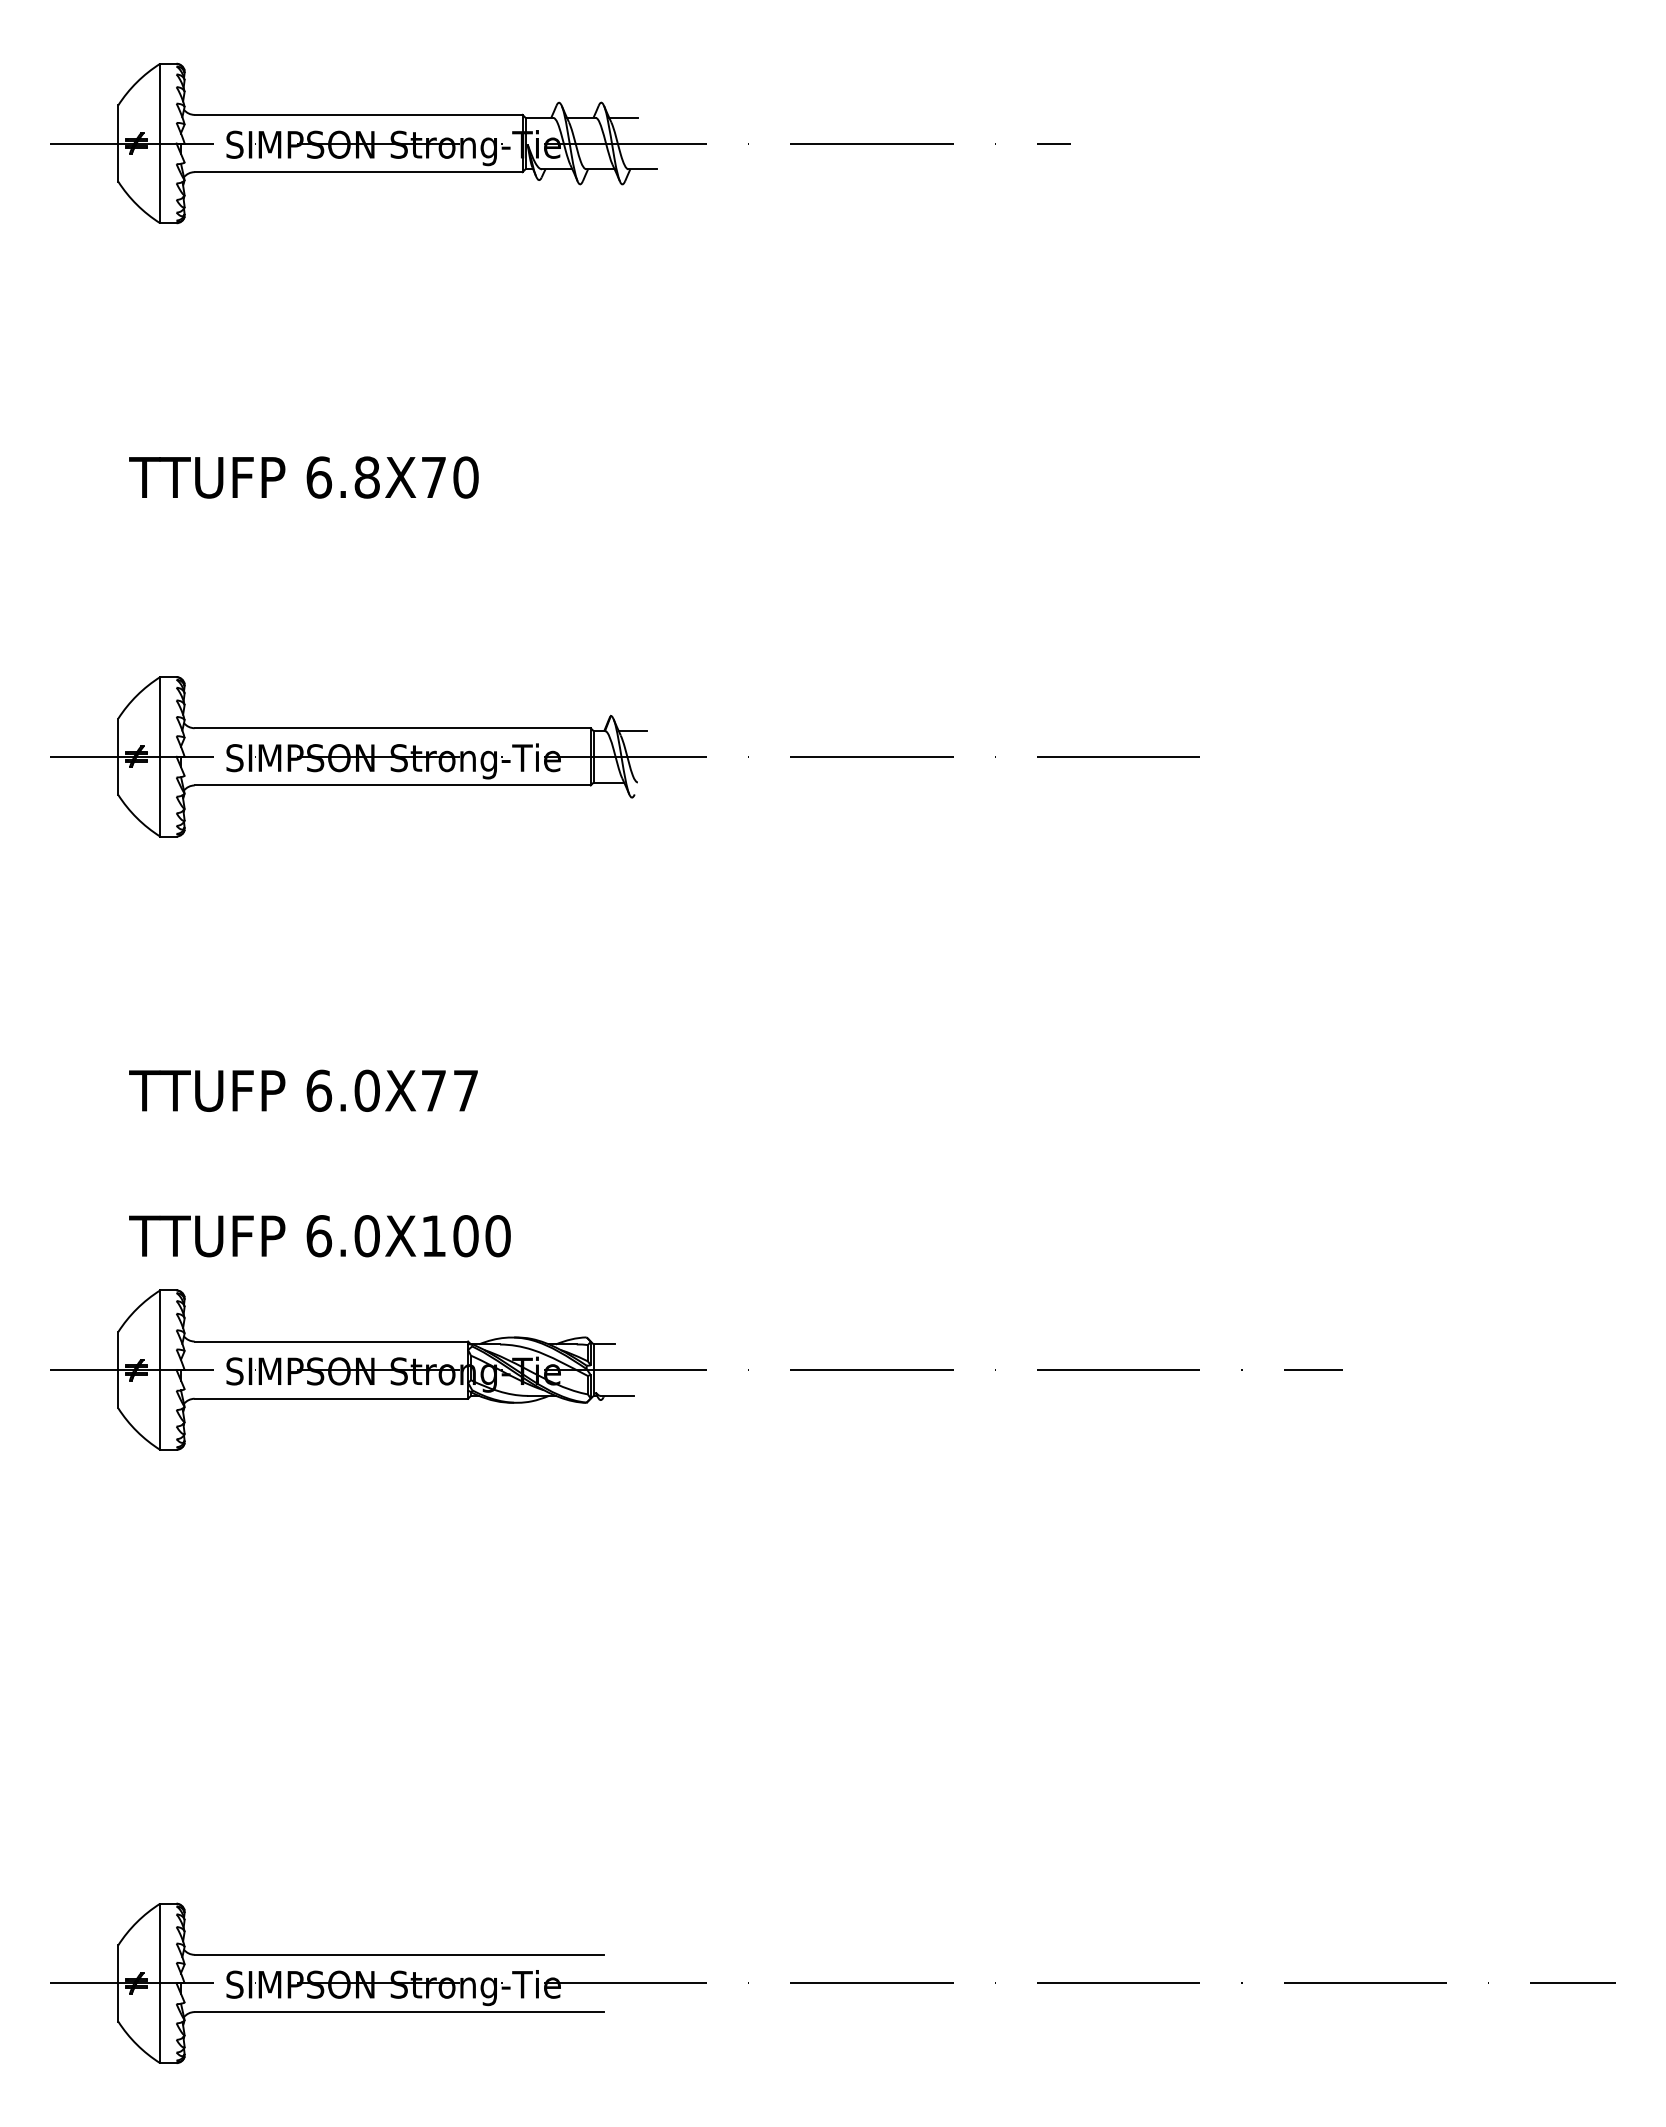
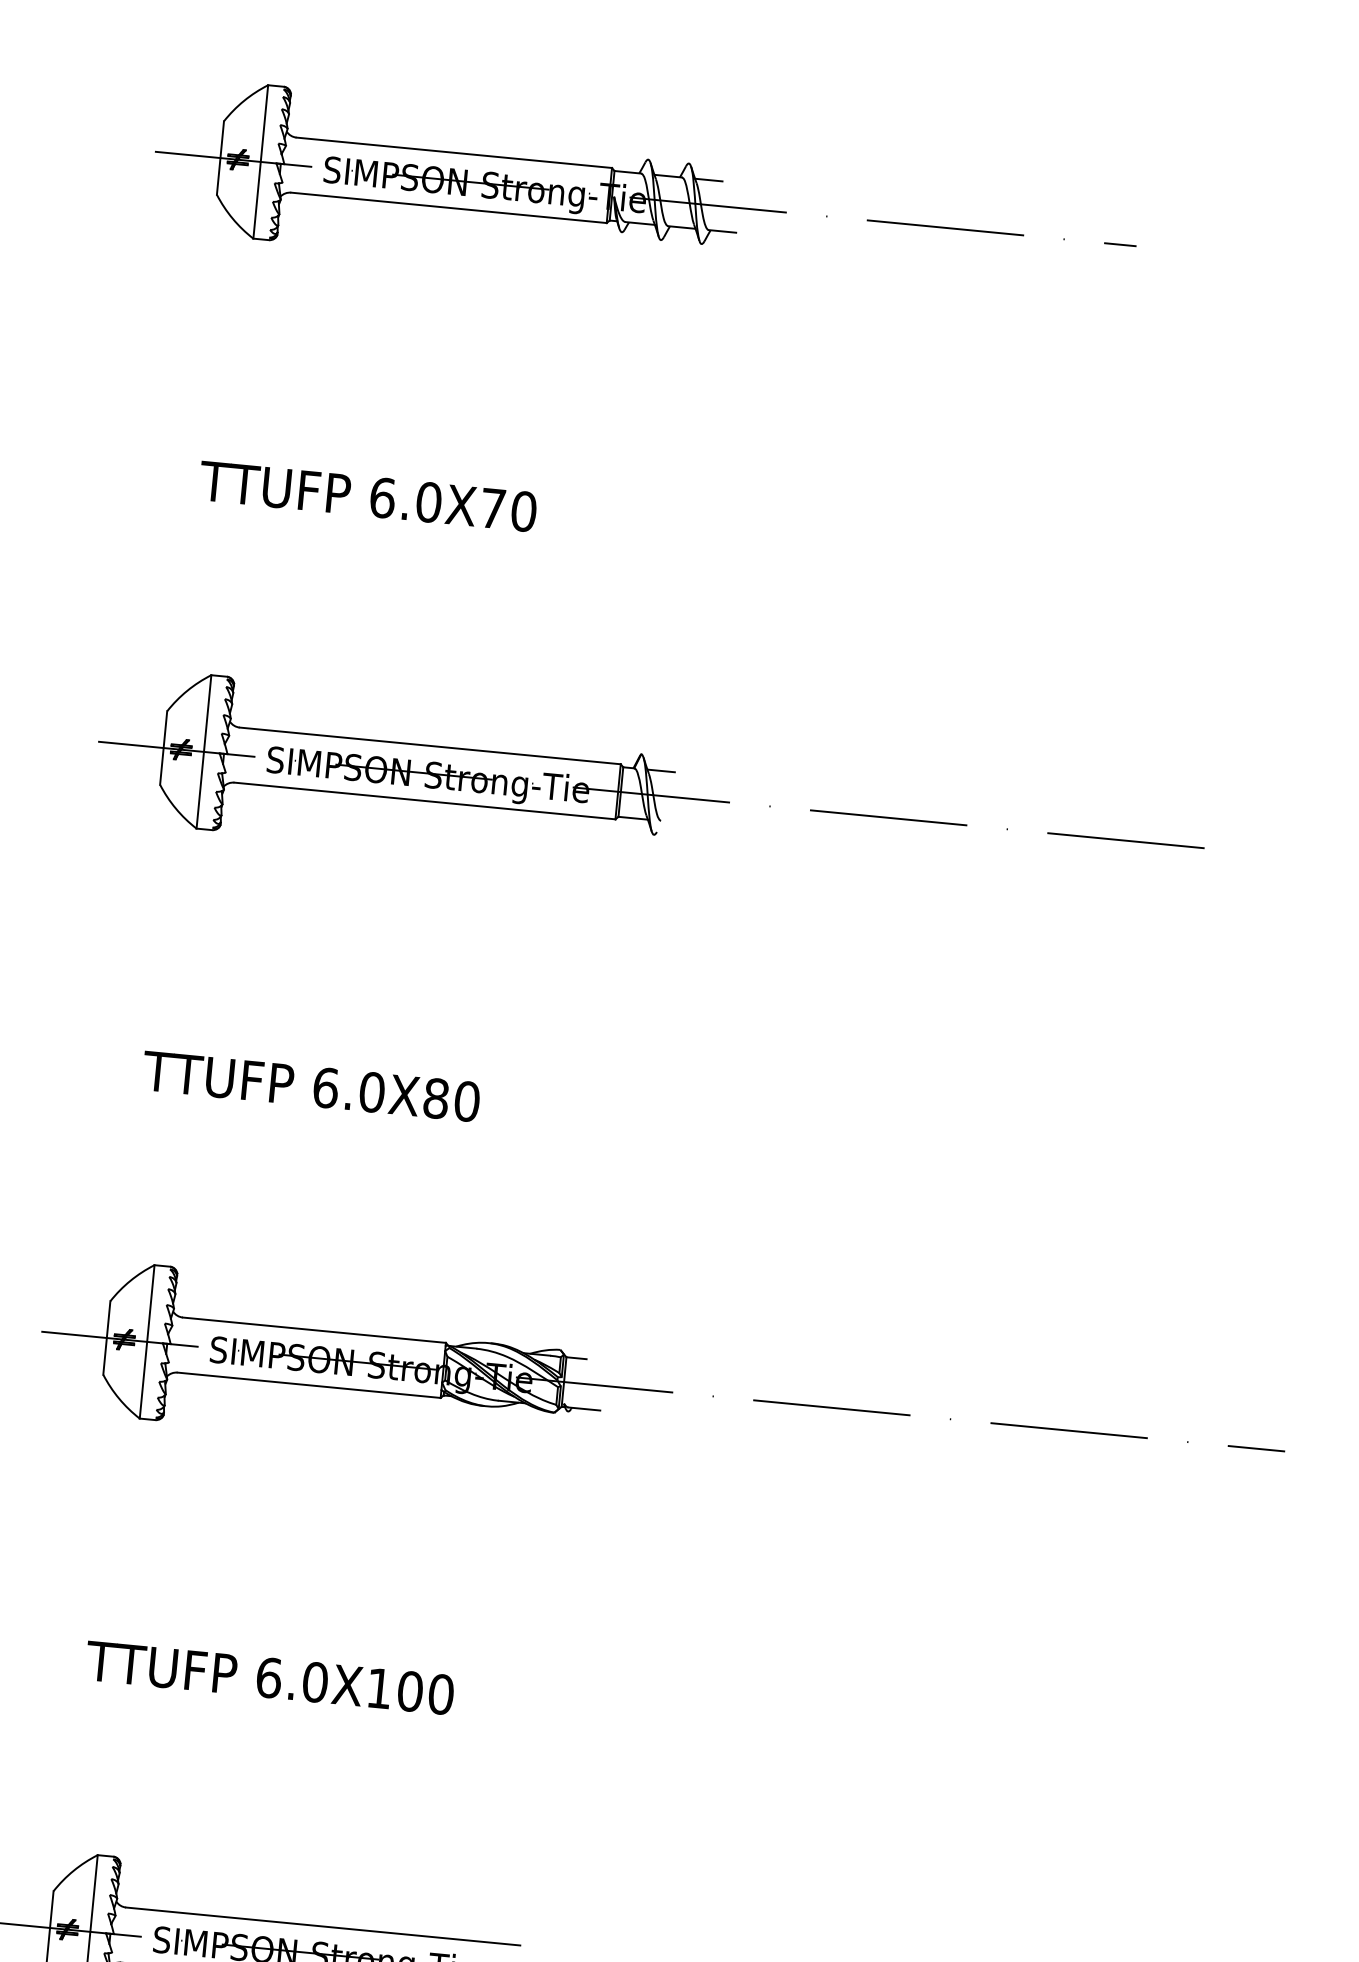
text: (366, 477) -> (428, 502), 6.8X70 -> 6.0X70
text: (449, 1090) -> (451, 1099), 6.0X77 -> 6.0X80
text: (319, 1236) -> (269, 1678), moved

